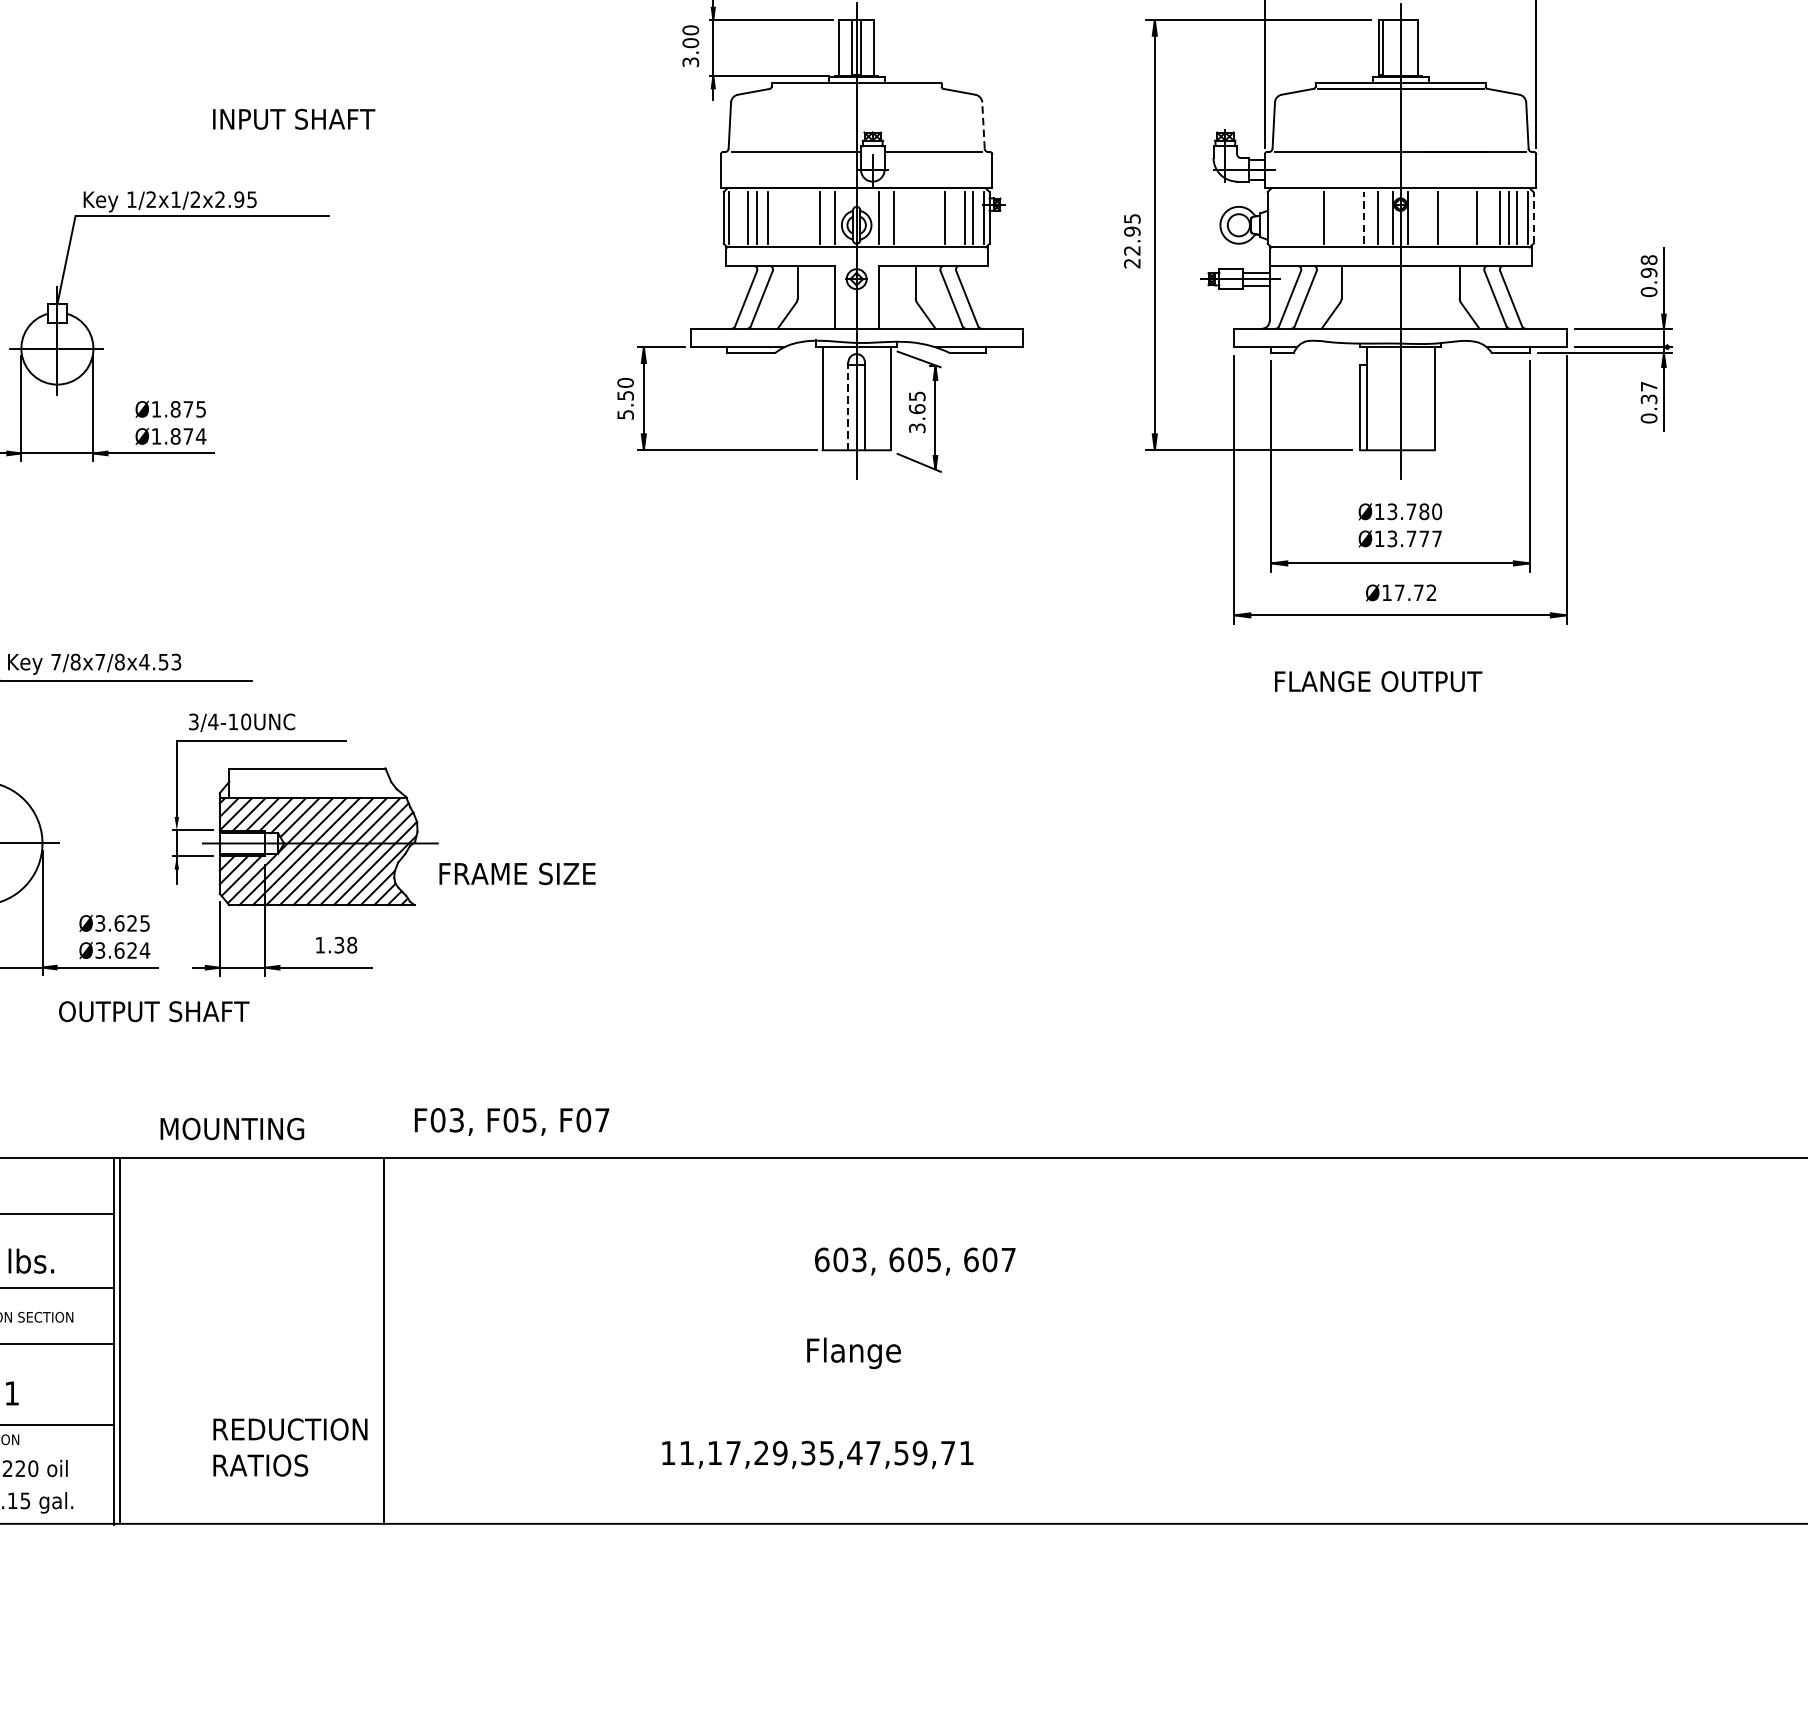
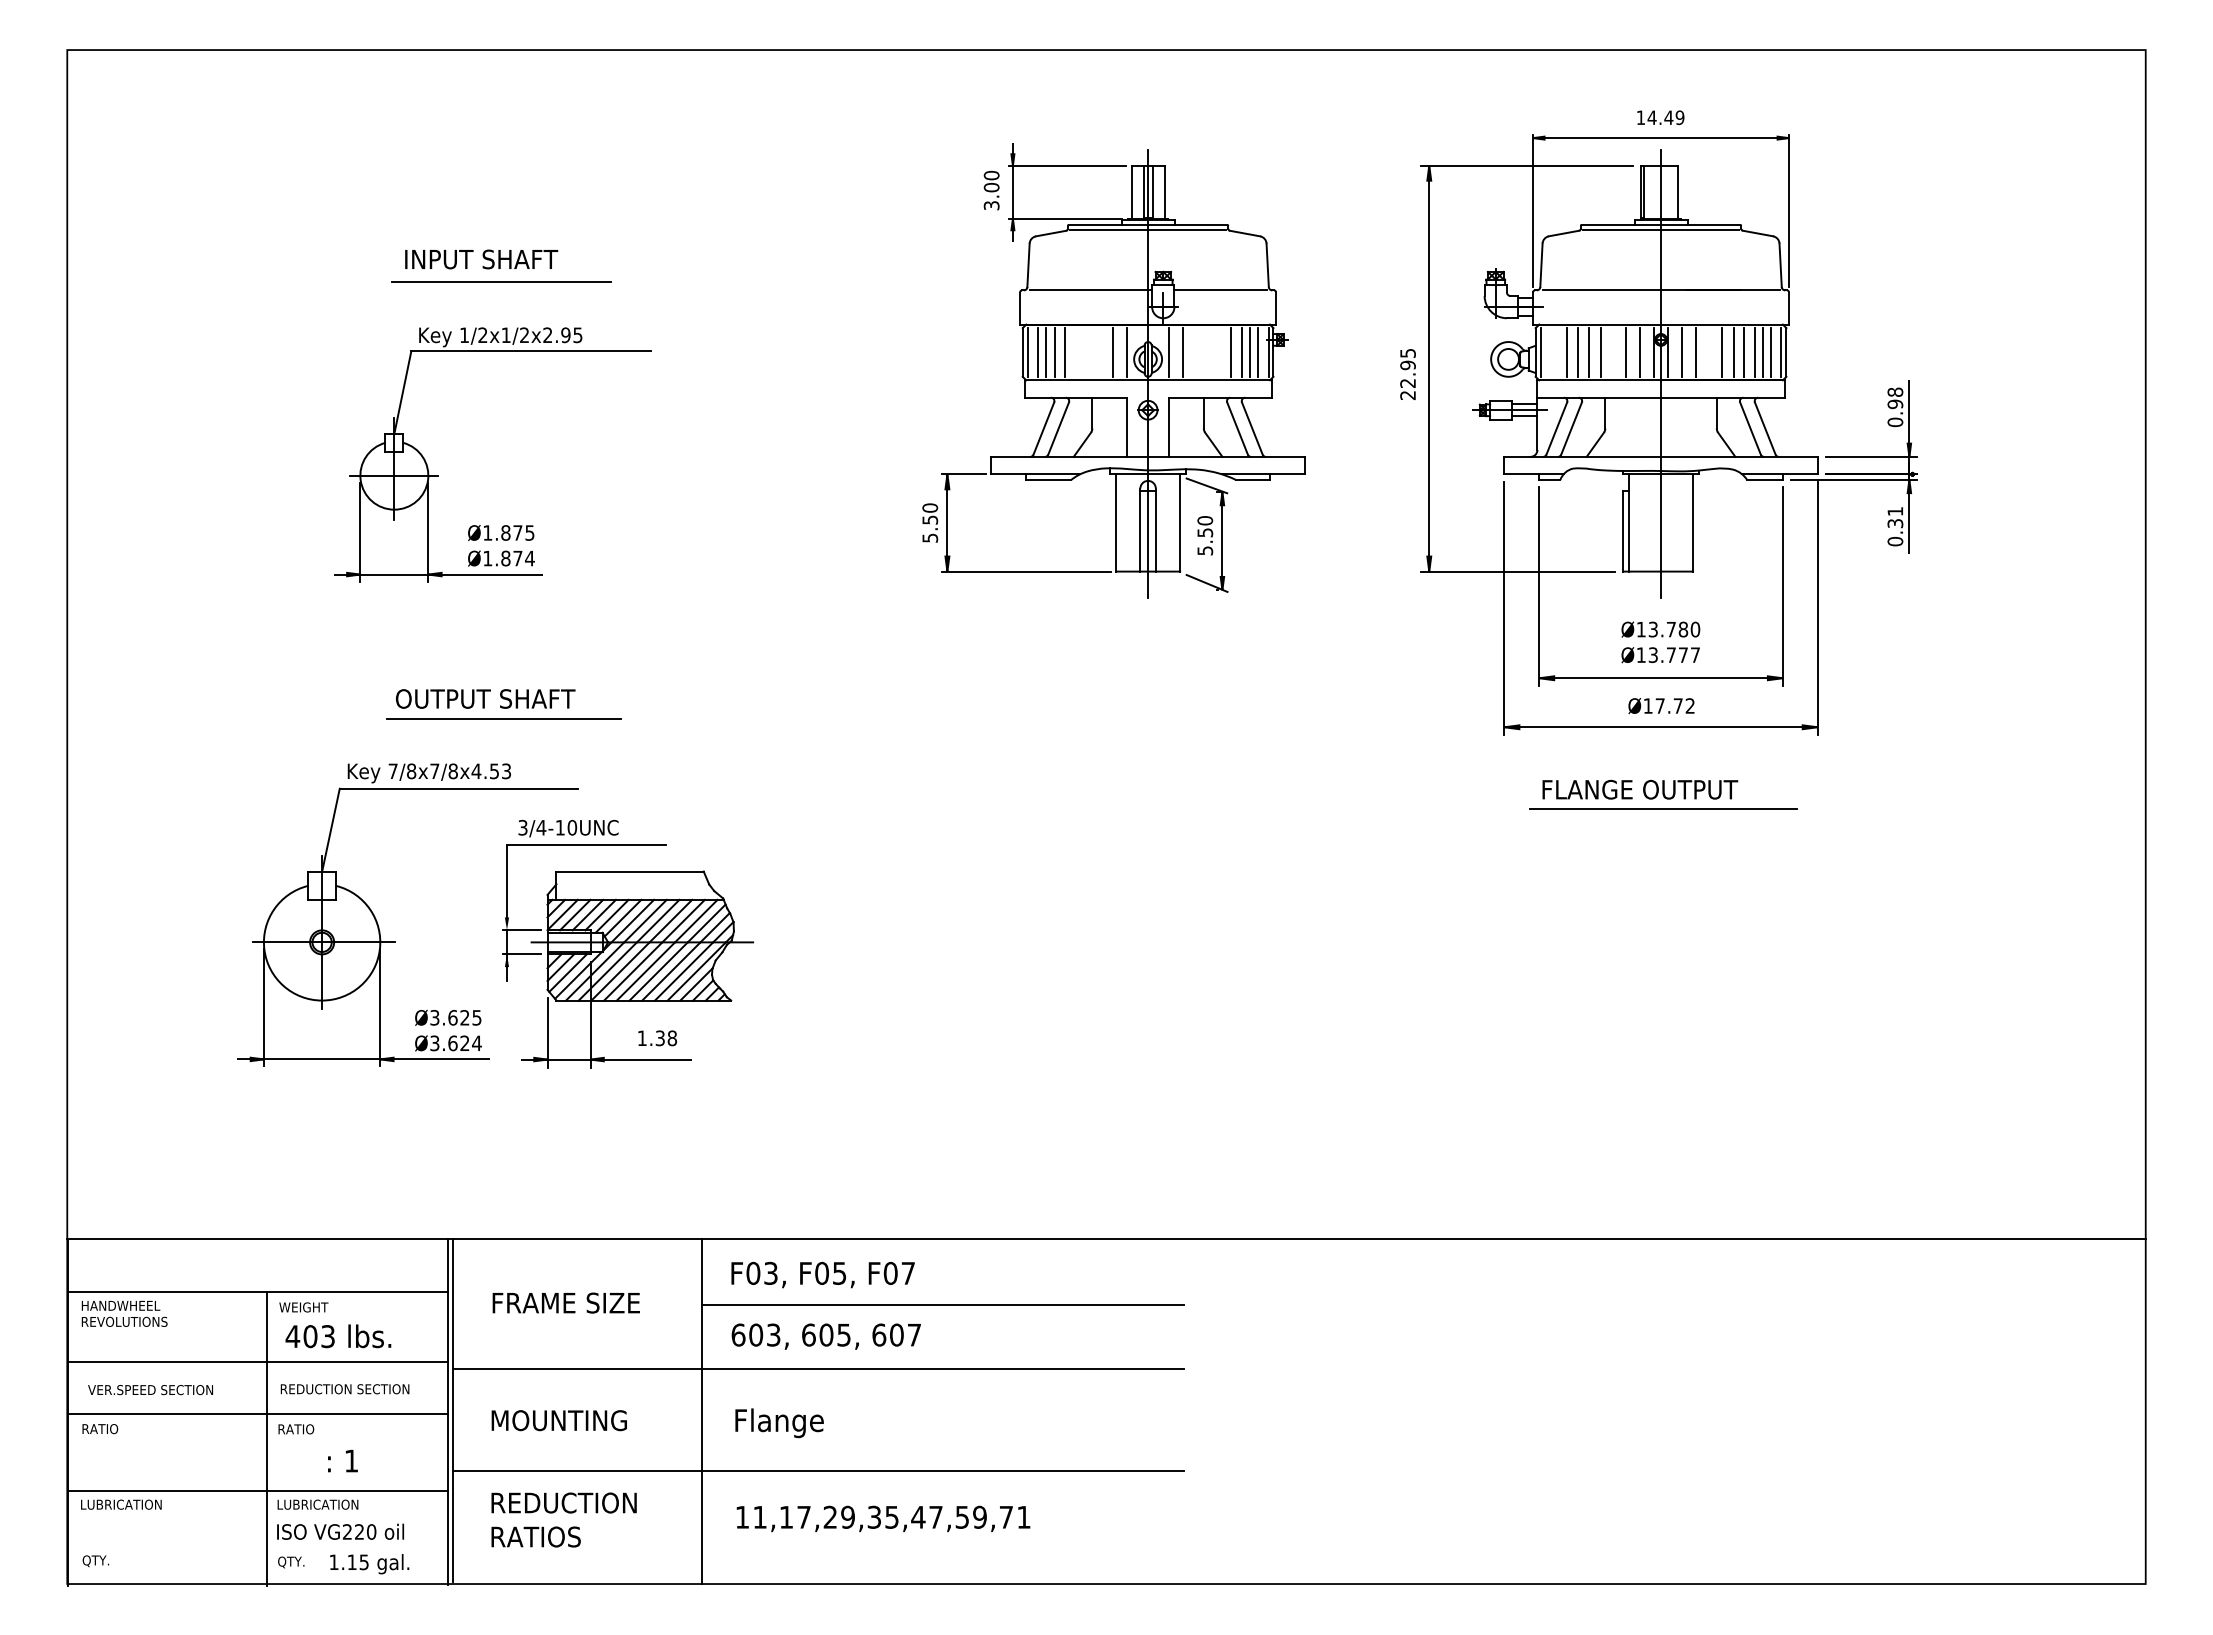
line: (857, 88) -> (1148, 230), added
text: (294, 119) -> (481, 259), moved
line: (983, 125) -> (1267, 265), dashed -> solid
line: (171, 142) -> (501, 281), added
line: (1363, 216) -> (1626, 351), dashed -> solid
line: (1533, 216) -> (1786, 351), dashed -> solid
line: (740, 217) -> (1038, 352), added
line: (955, 217) -> (1241, 352), added
line: (1272, 217) -> (1540, 352), added
line: (1301, 217) -> (1567, 352), added
line: (1312, 217) -> (1577, 352), added
line: (1336, 217) -> (1600, 352), added
line: (1423, 217) -> (1682, 352), added
line: (1464, 217) -> (1721, 352), added
line: (1489, 217) -> (1744, 352), added
text: (1649, 386) -> (1895, 511), 0.37 -> 0.31
line: (848, 405) -> (1140, 529), dashed -> solid
text: (917, 412) -> (1205, 535), 3.65 -> 5.50
line: (173, 606) -> (503, 718), added
line: (1403, 702) -> (1663, 809), added
text: (516, 873) -> (565, 1302), moved
text: (154, 1011) -> (485, 698), moved
text: (511, 1121) -> (822, 1274), moved
text: (231, 1128) -> (558, 1420), moved
line: (638, 1227) -> (942, 1304), added
text: (914, 1261) -> (825, 1336), moved
line: (507, 1295) -> (818, 1368), added
text: (853, 1353) -> (779, 1423), moved
line: (507, 1404) -> (818, 1471), added
text: (289, 1446) -> (563, 1519), moved
text: (817, 1454) -> (883, 1518), moved

